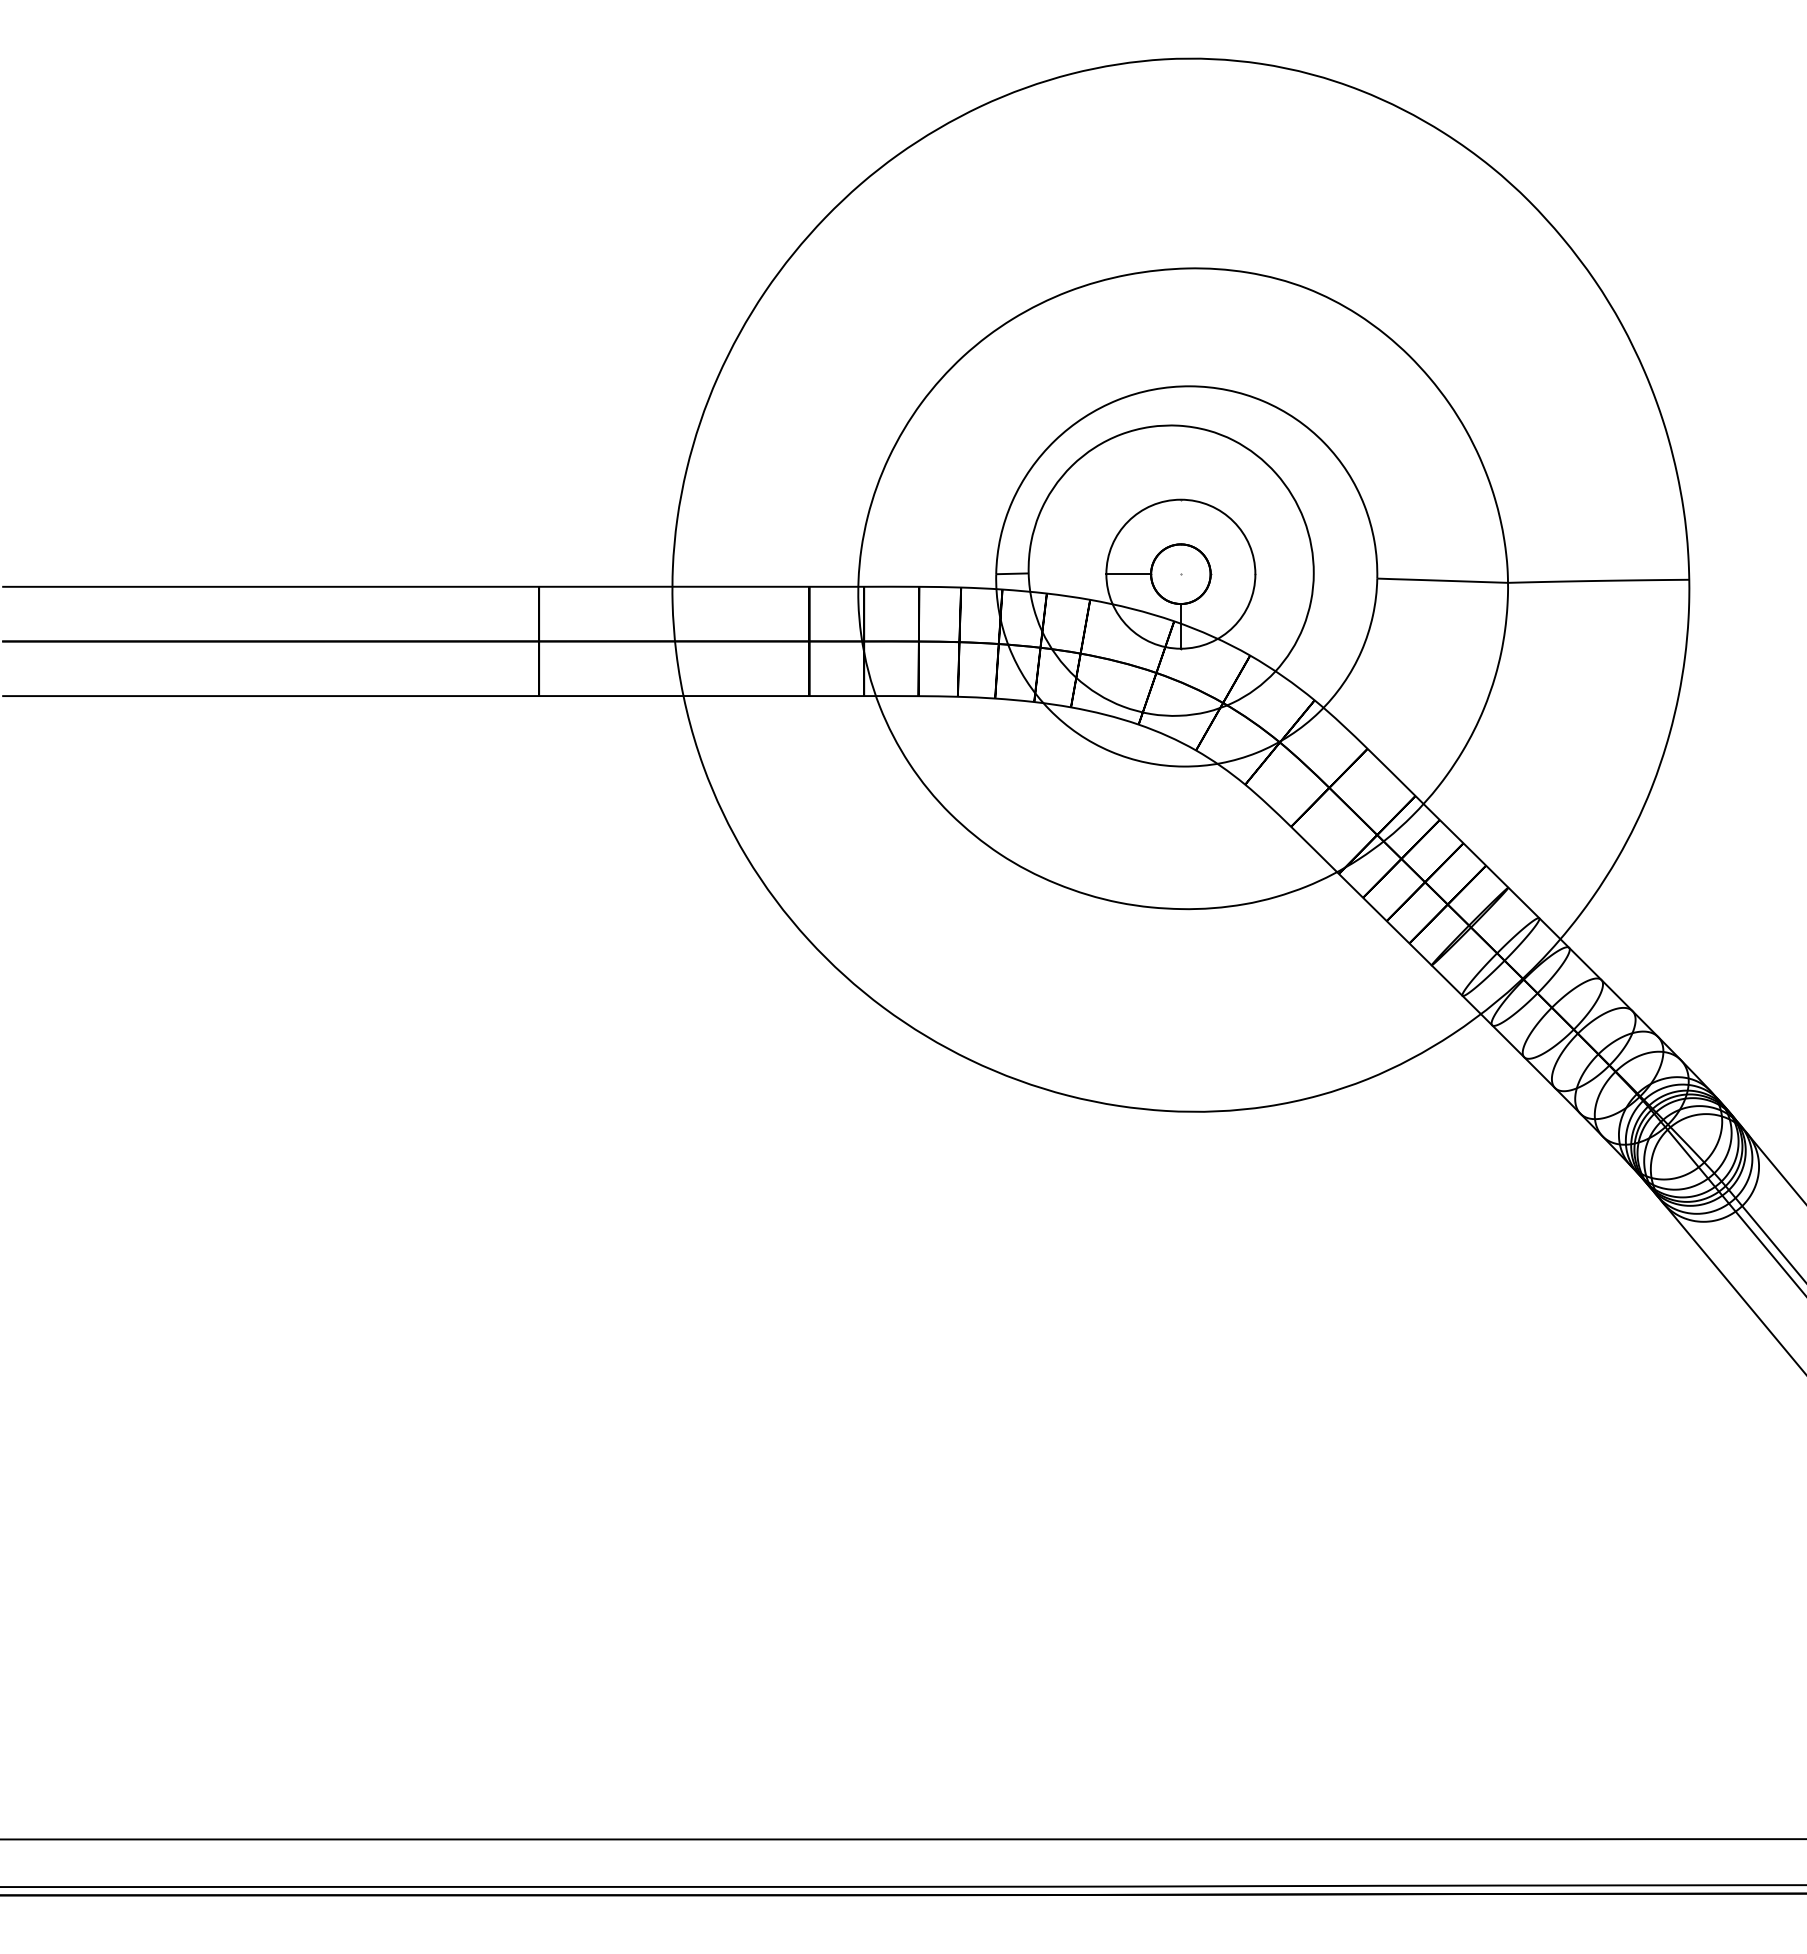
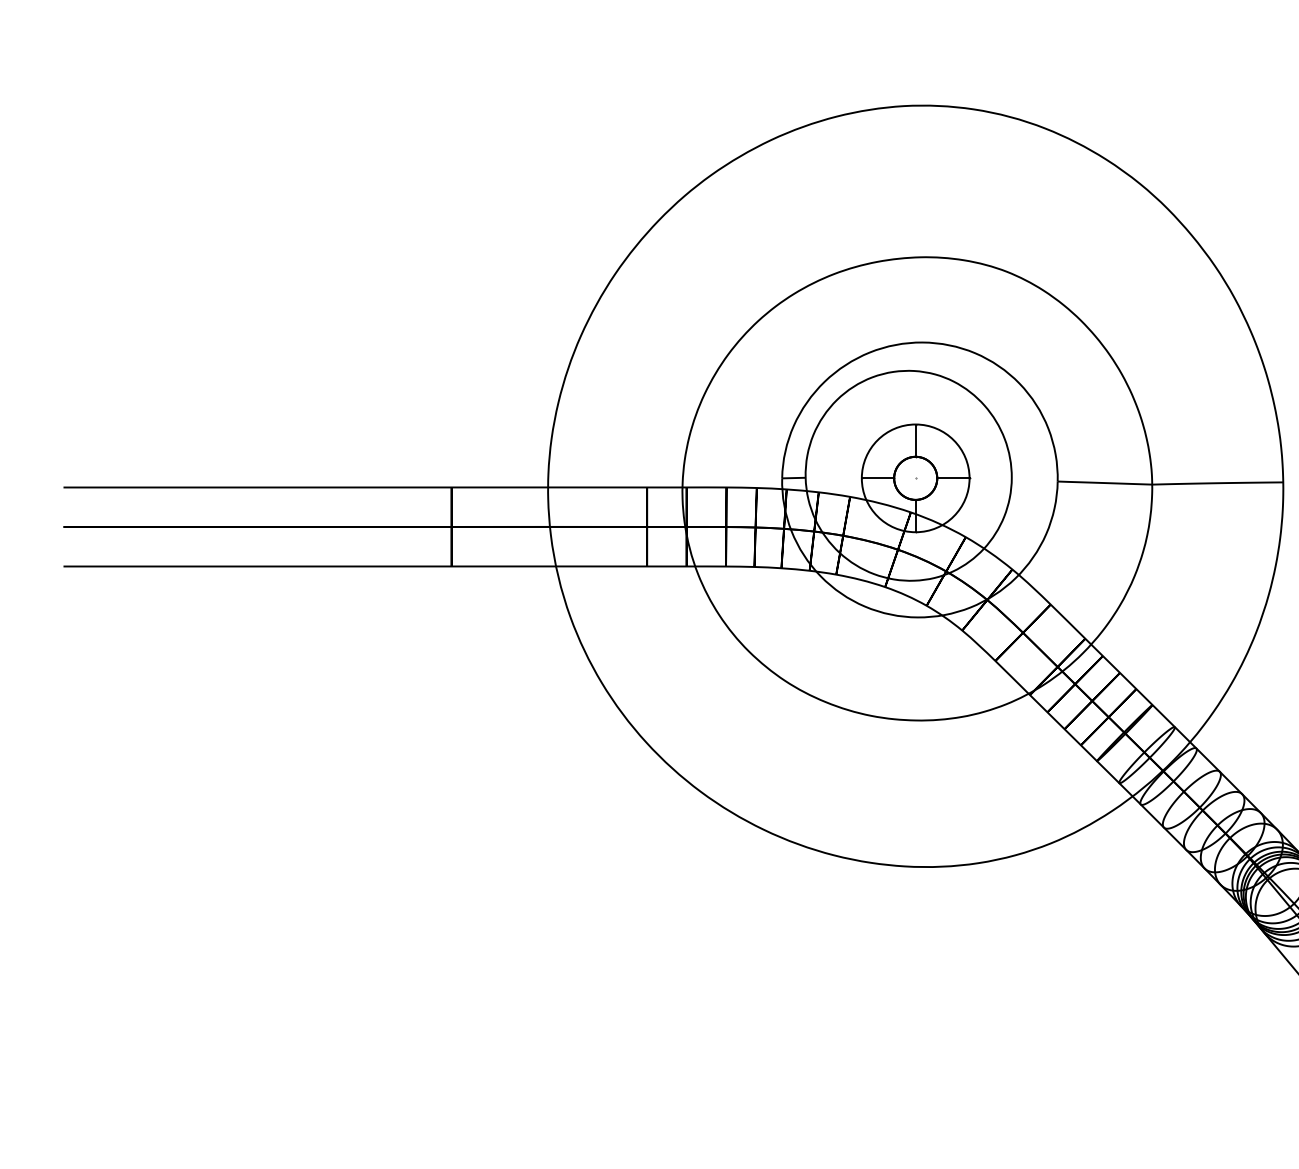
line: (1180, 521) -> (915, 440), added
line: (1232, 574) -> (953, 478), added

